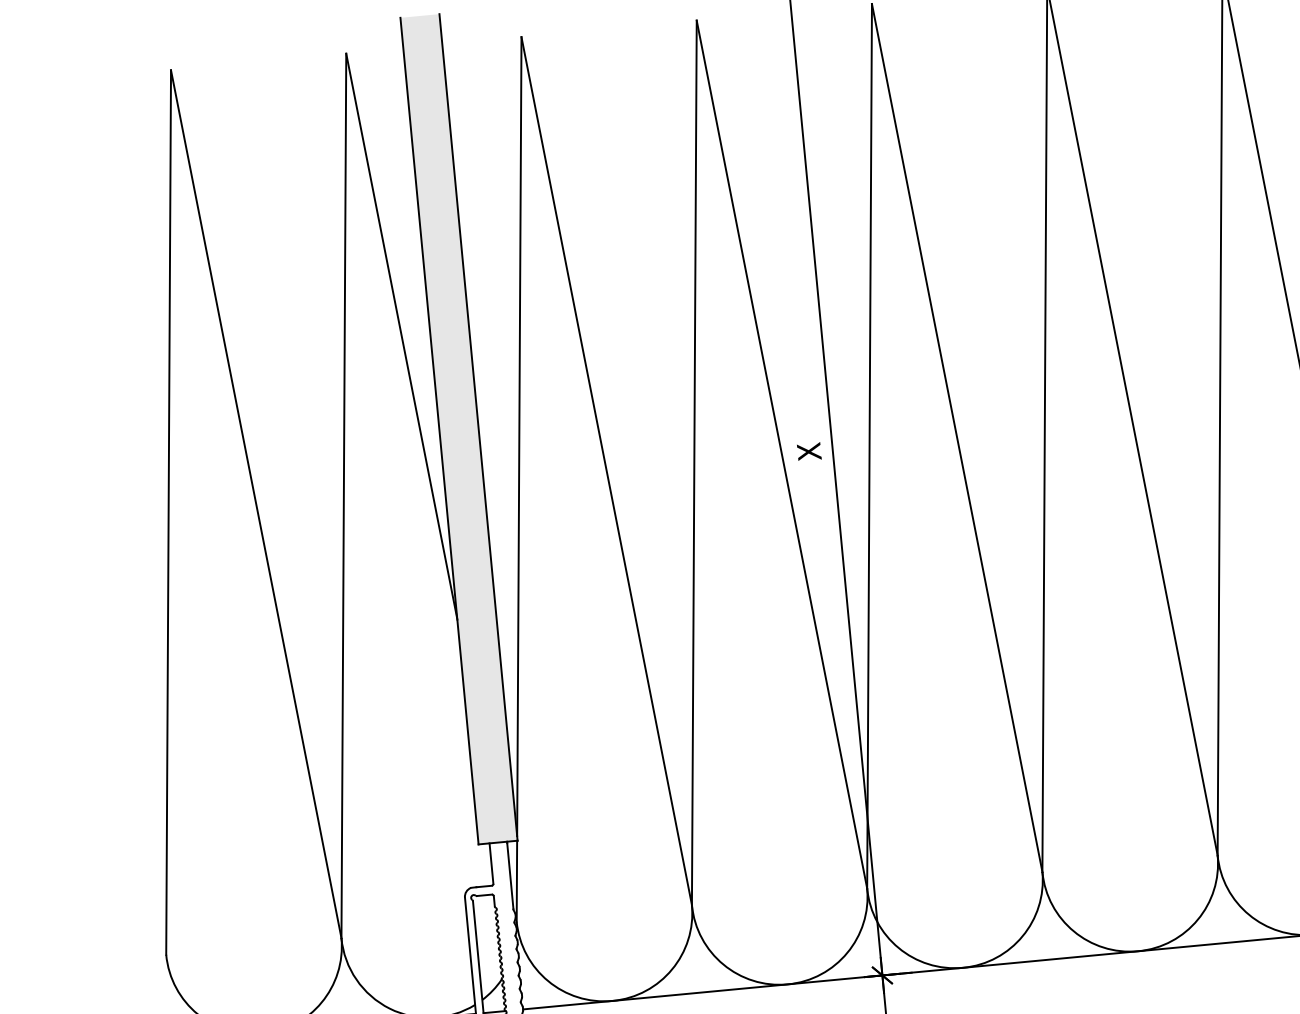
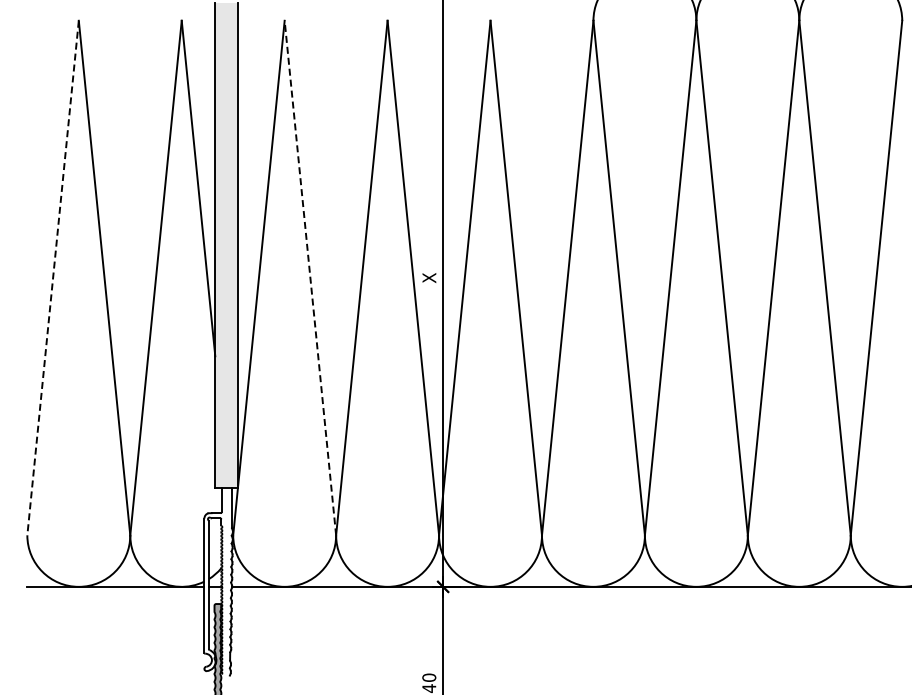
line: (606, 471) -> (310, 278), solid -> dashed
line: (169, 513) -> (53, 278), solid -> dashed

